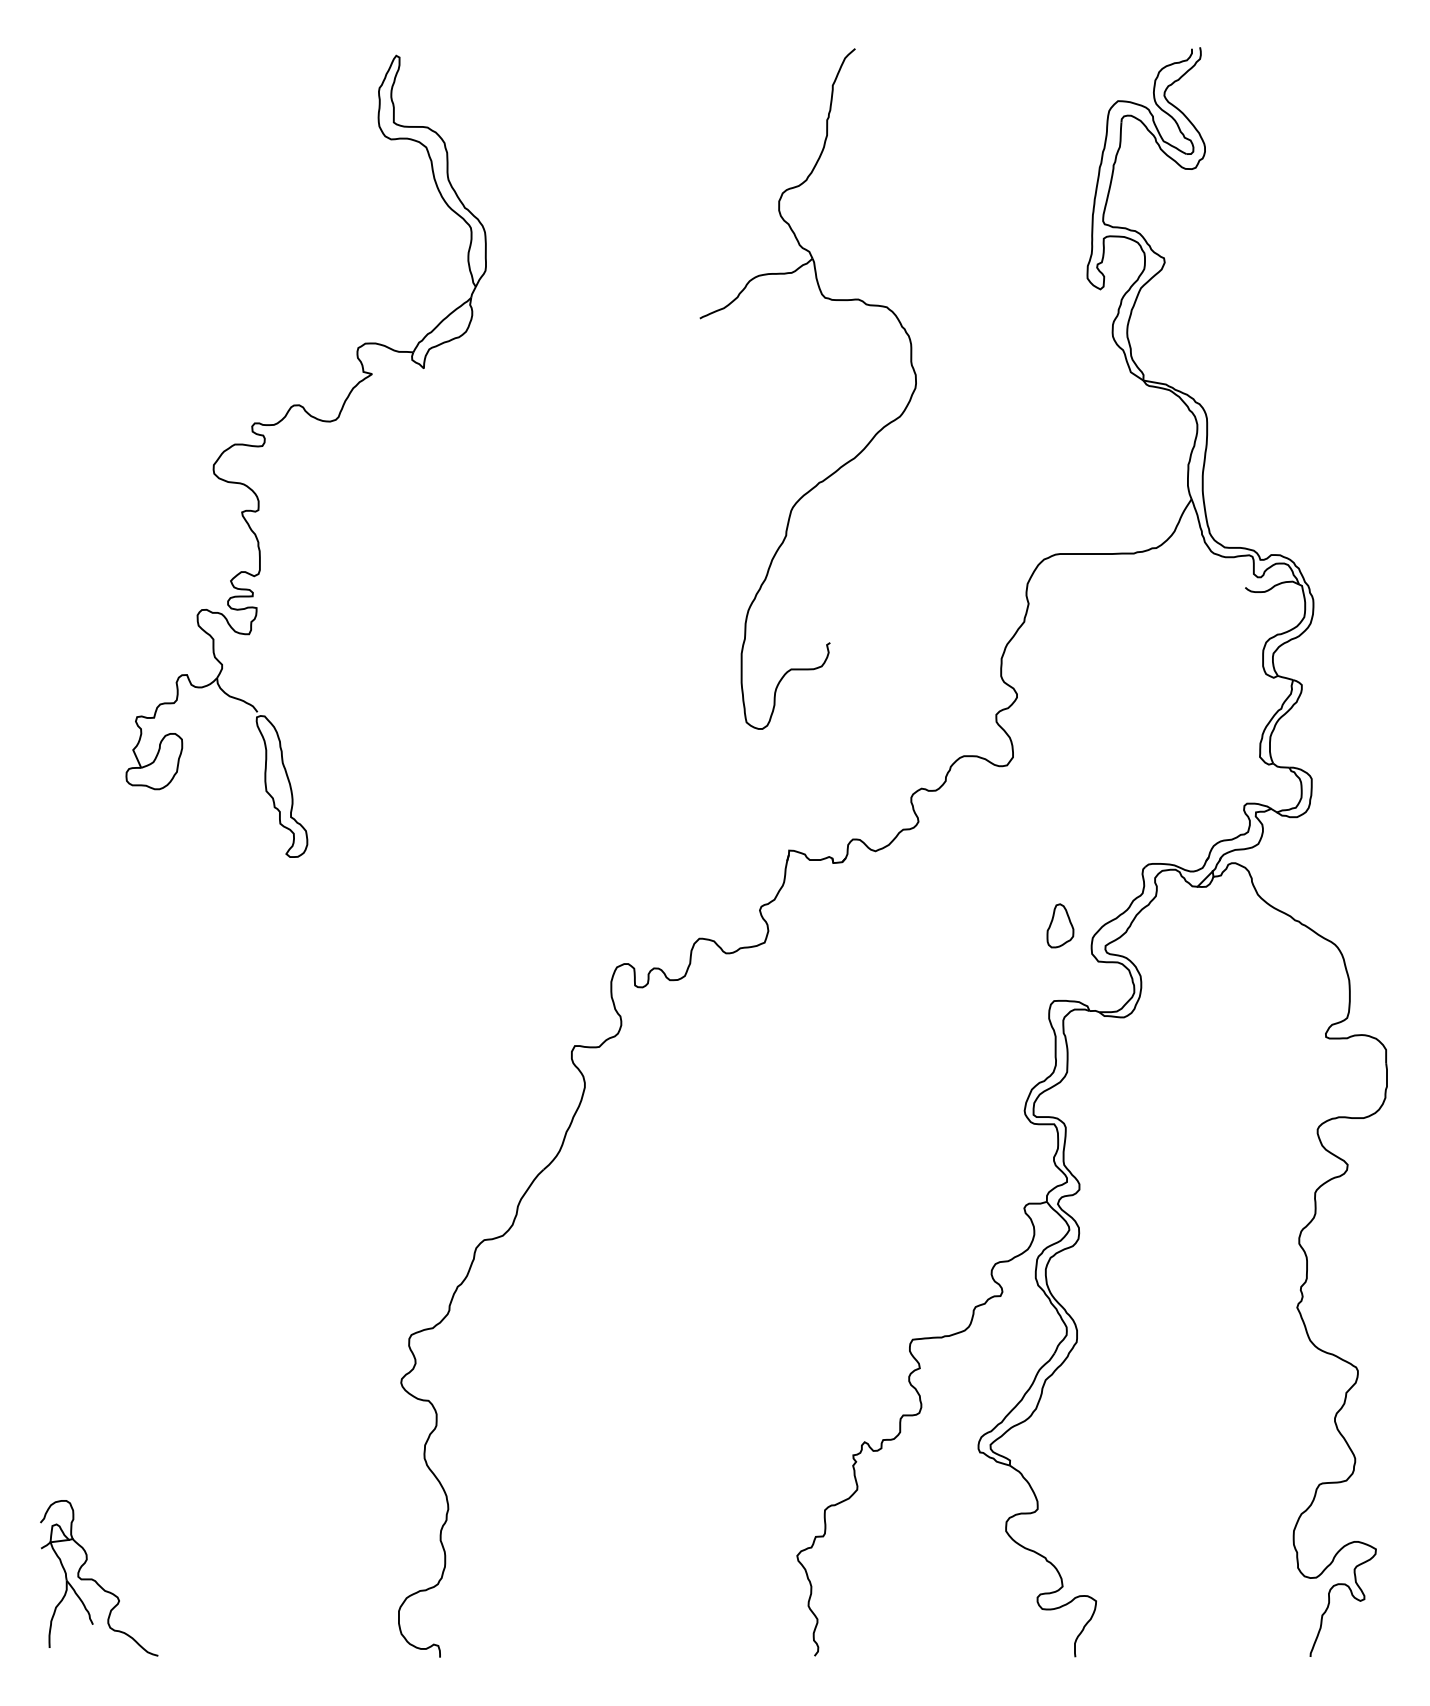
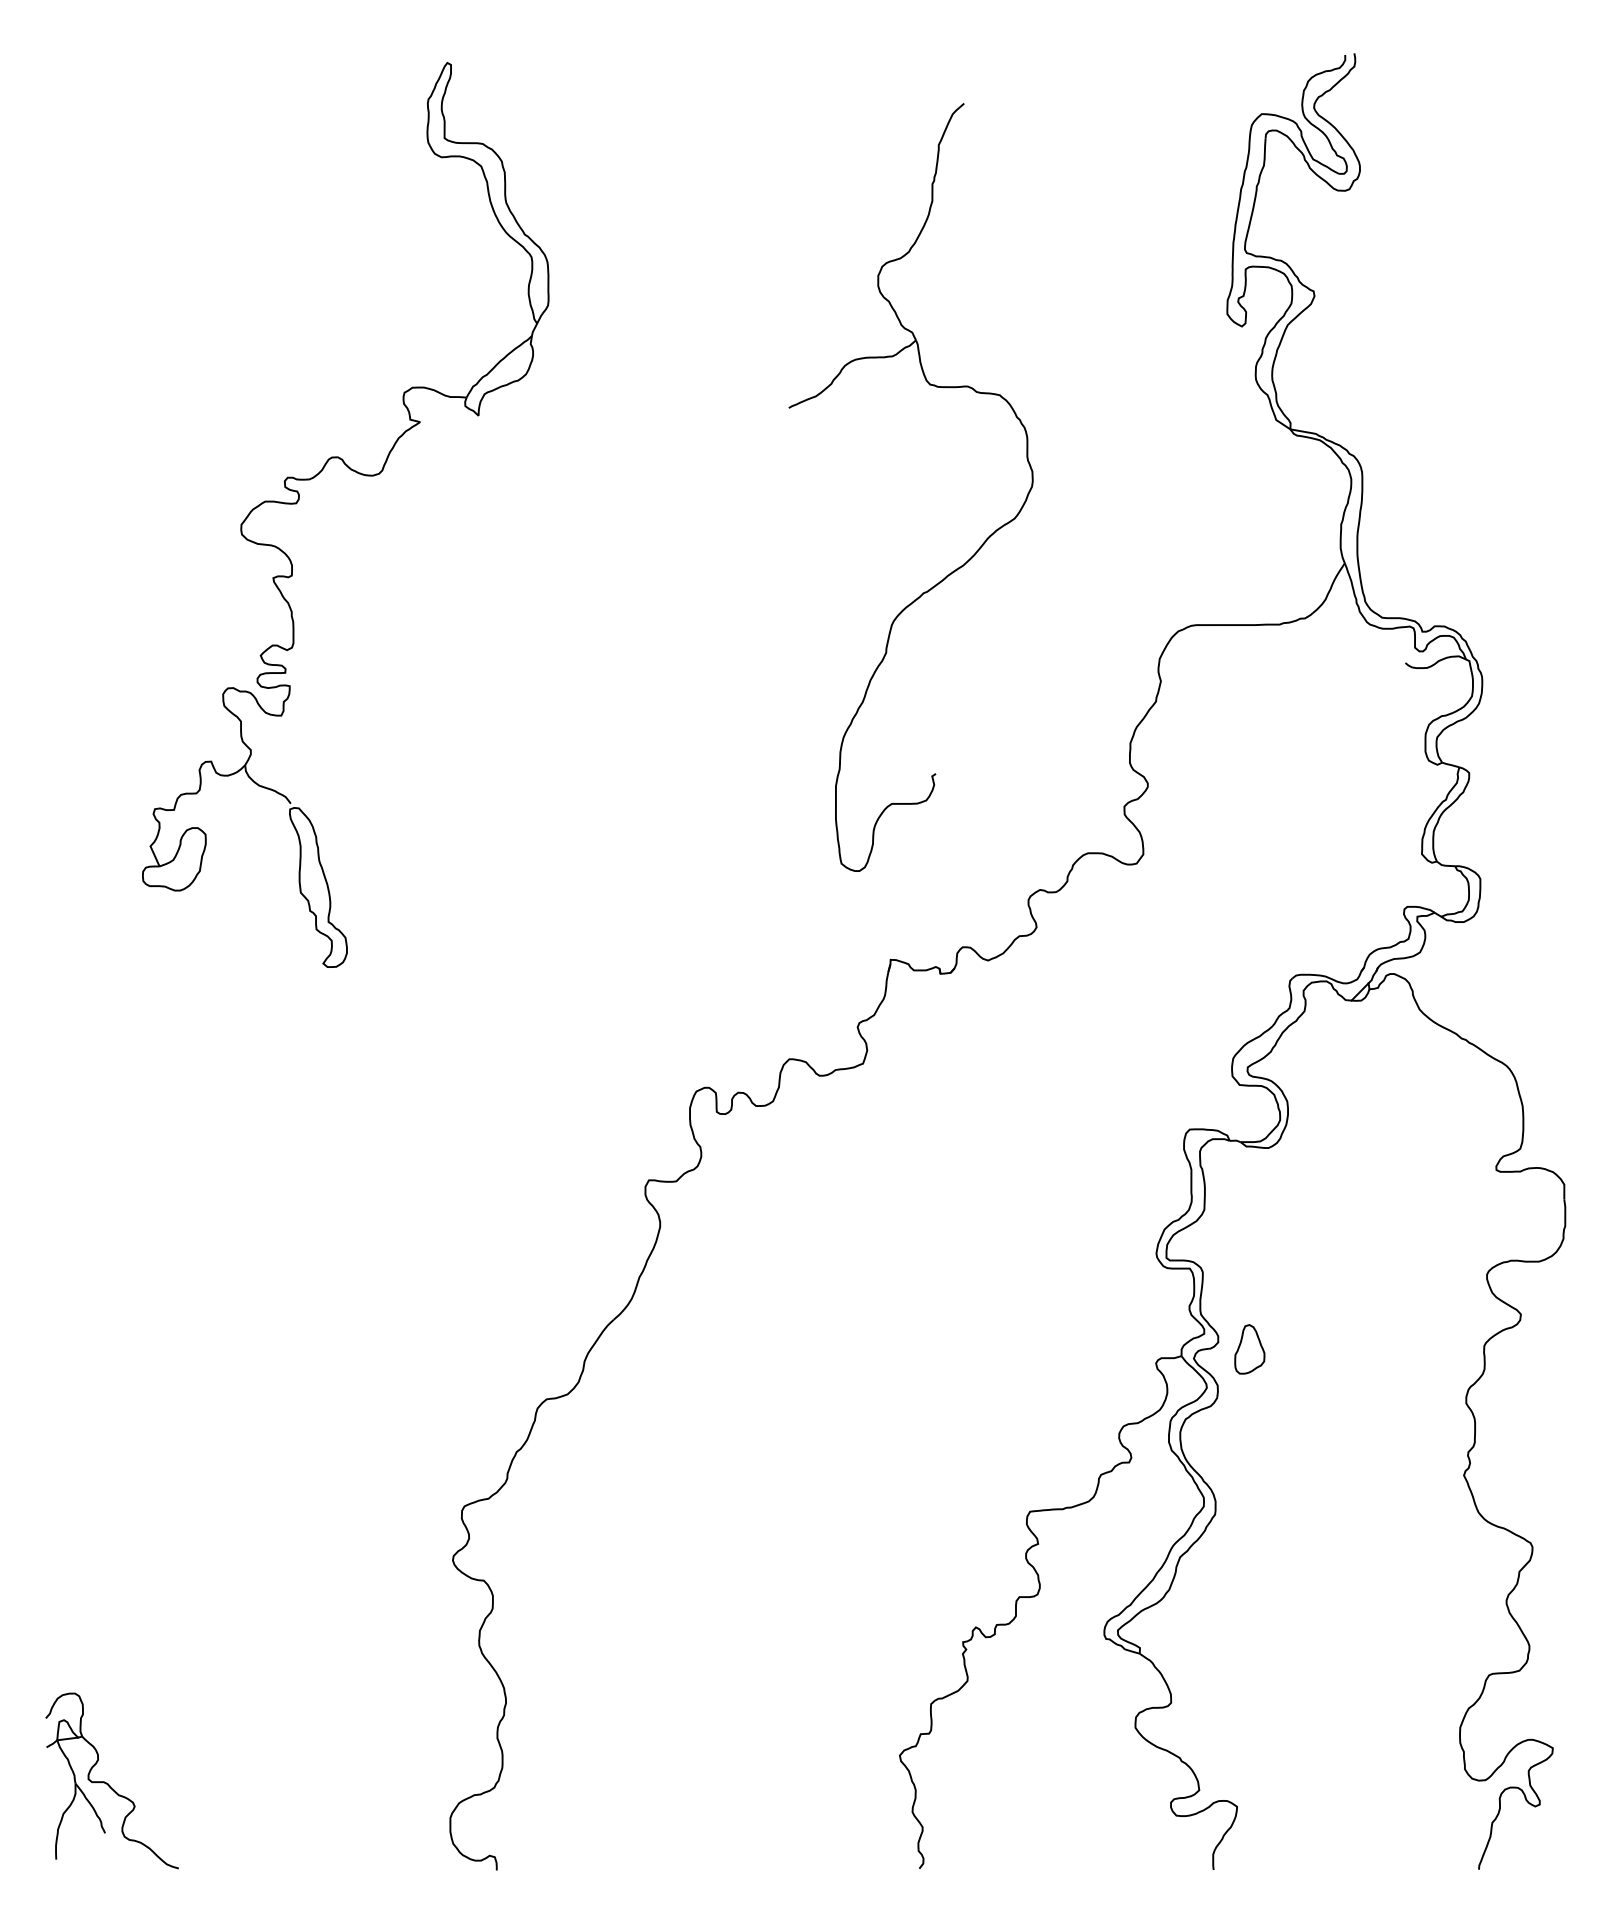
part: (870, 439) -> (981, 544), moved
part: (1060, 925) -> (1249, 1348), moved

